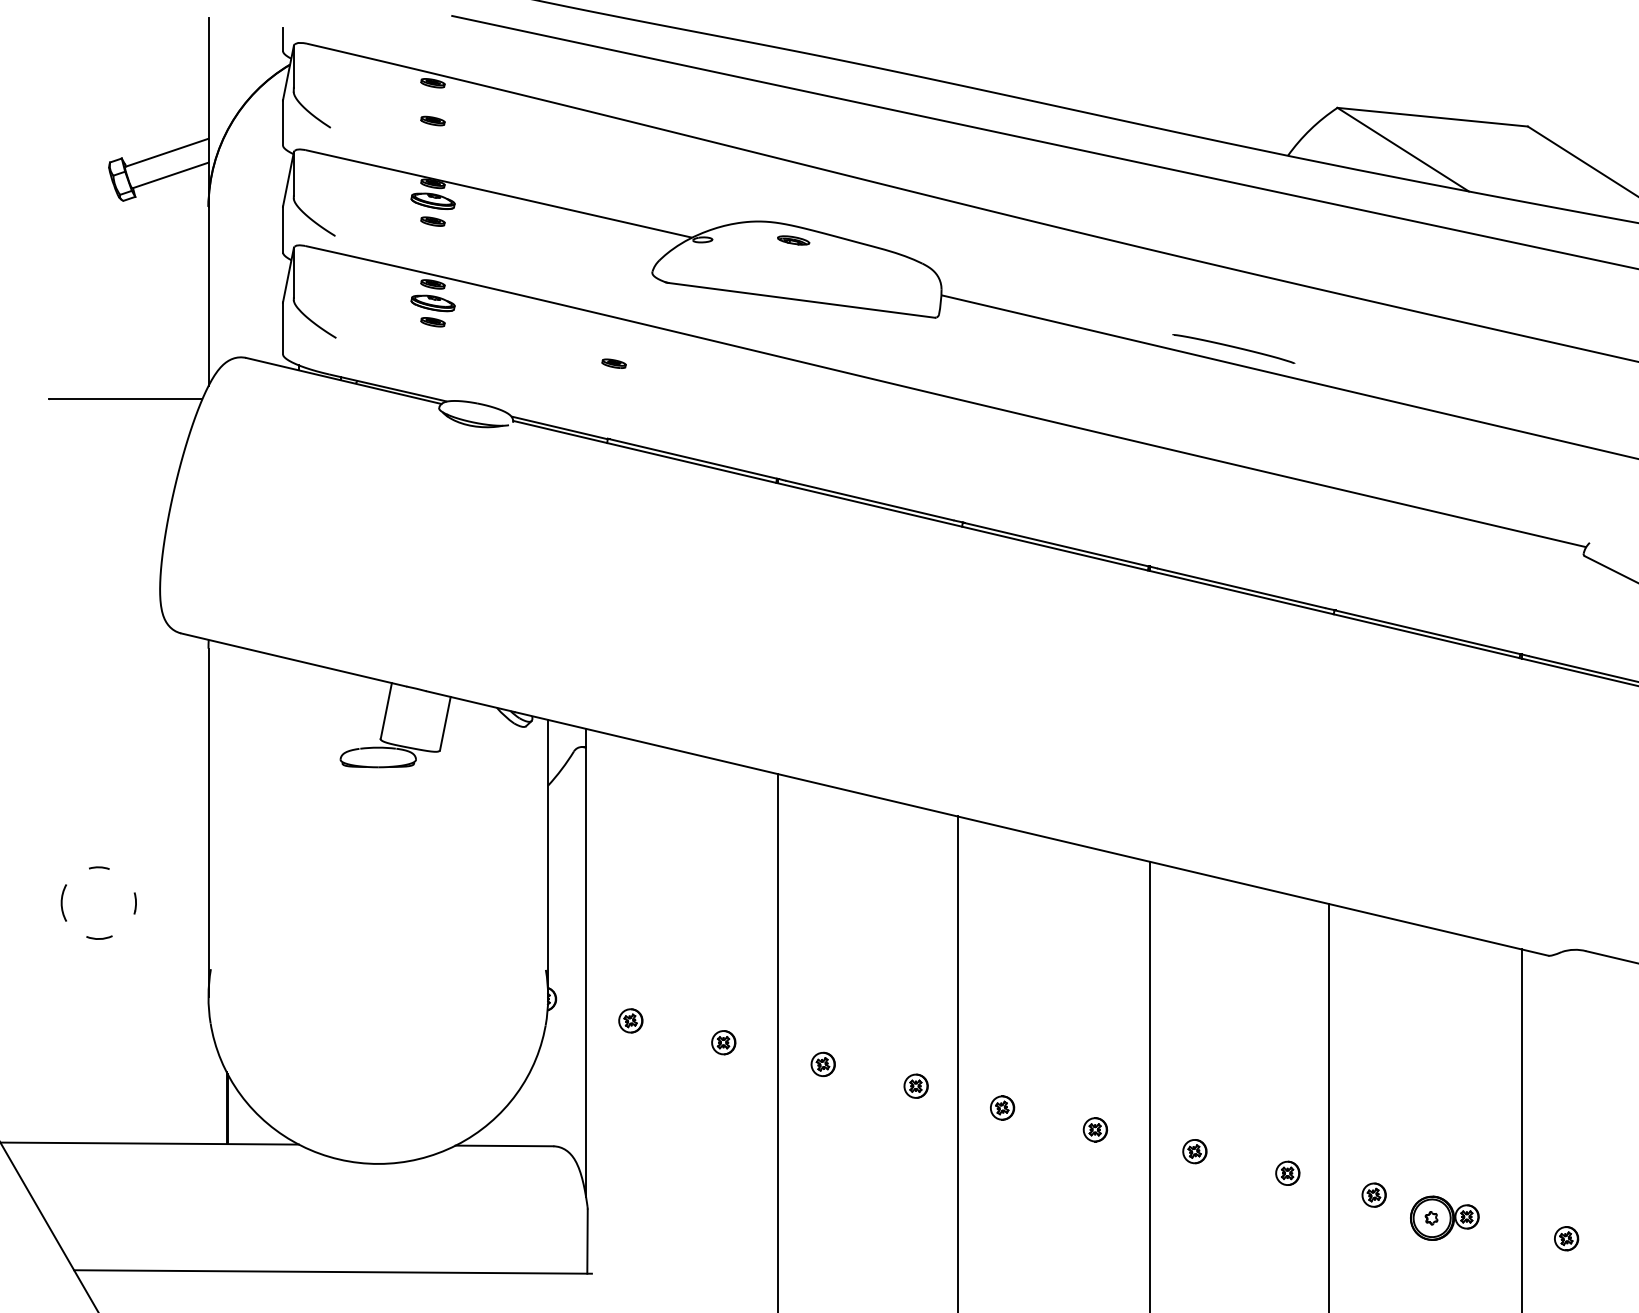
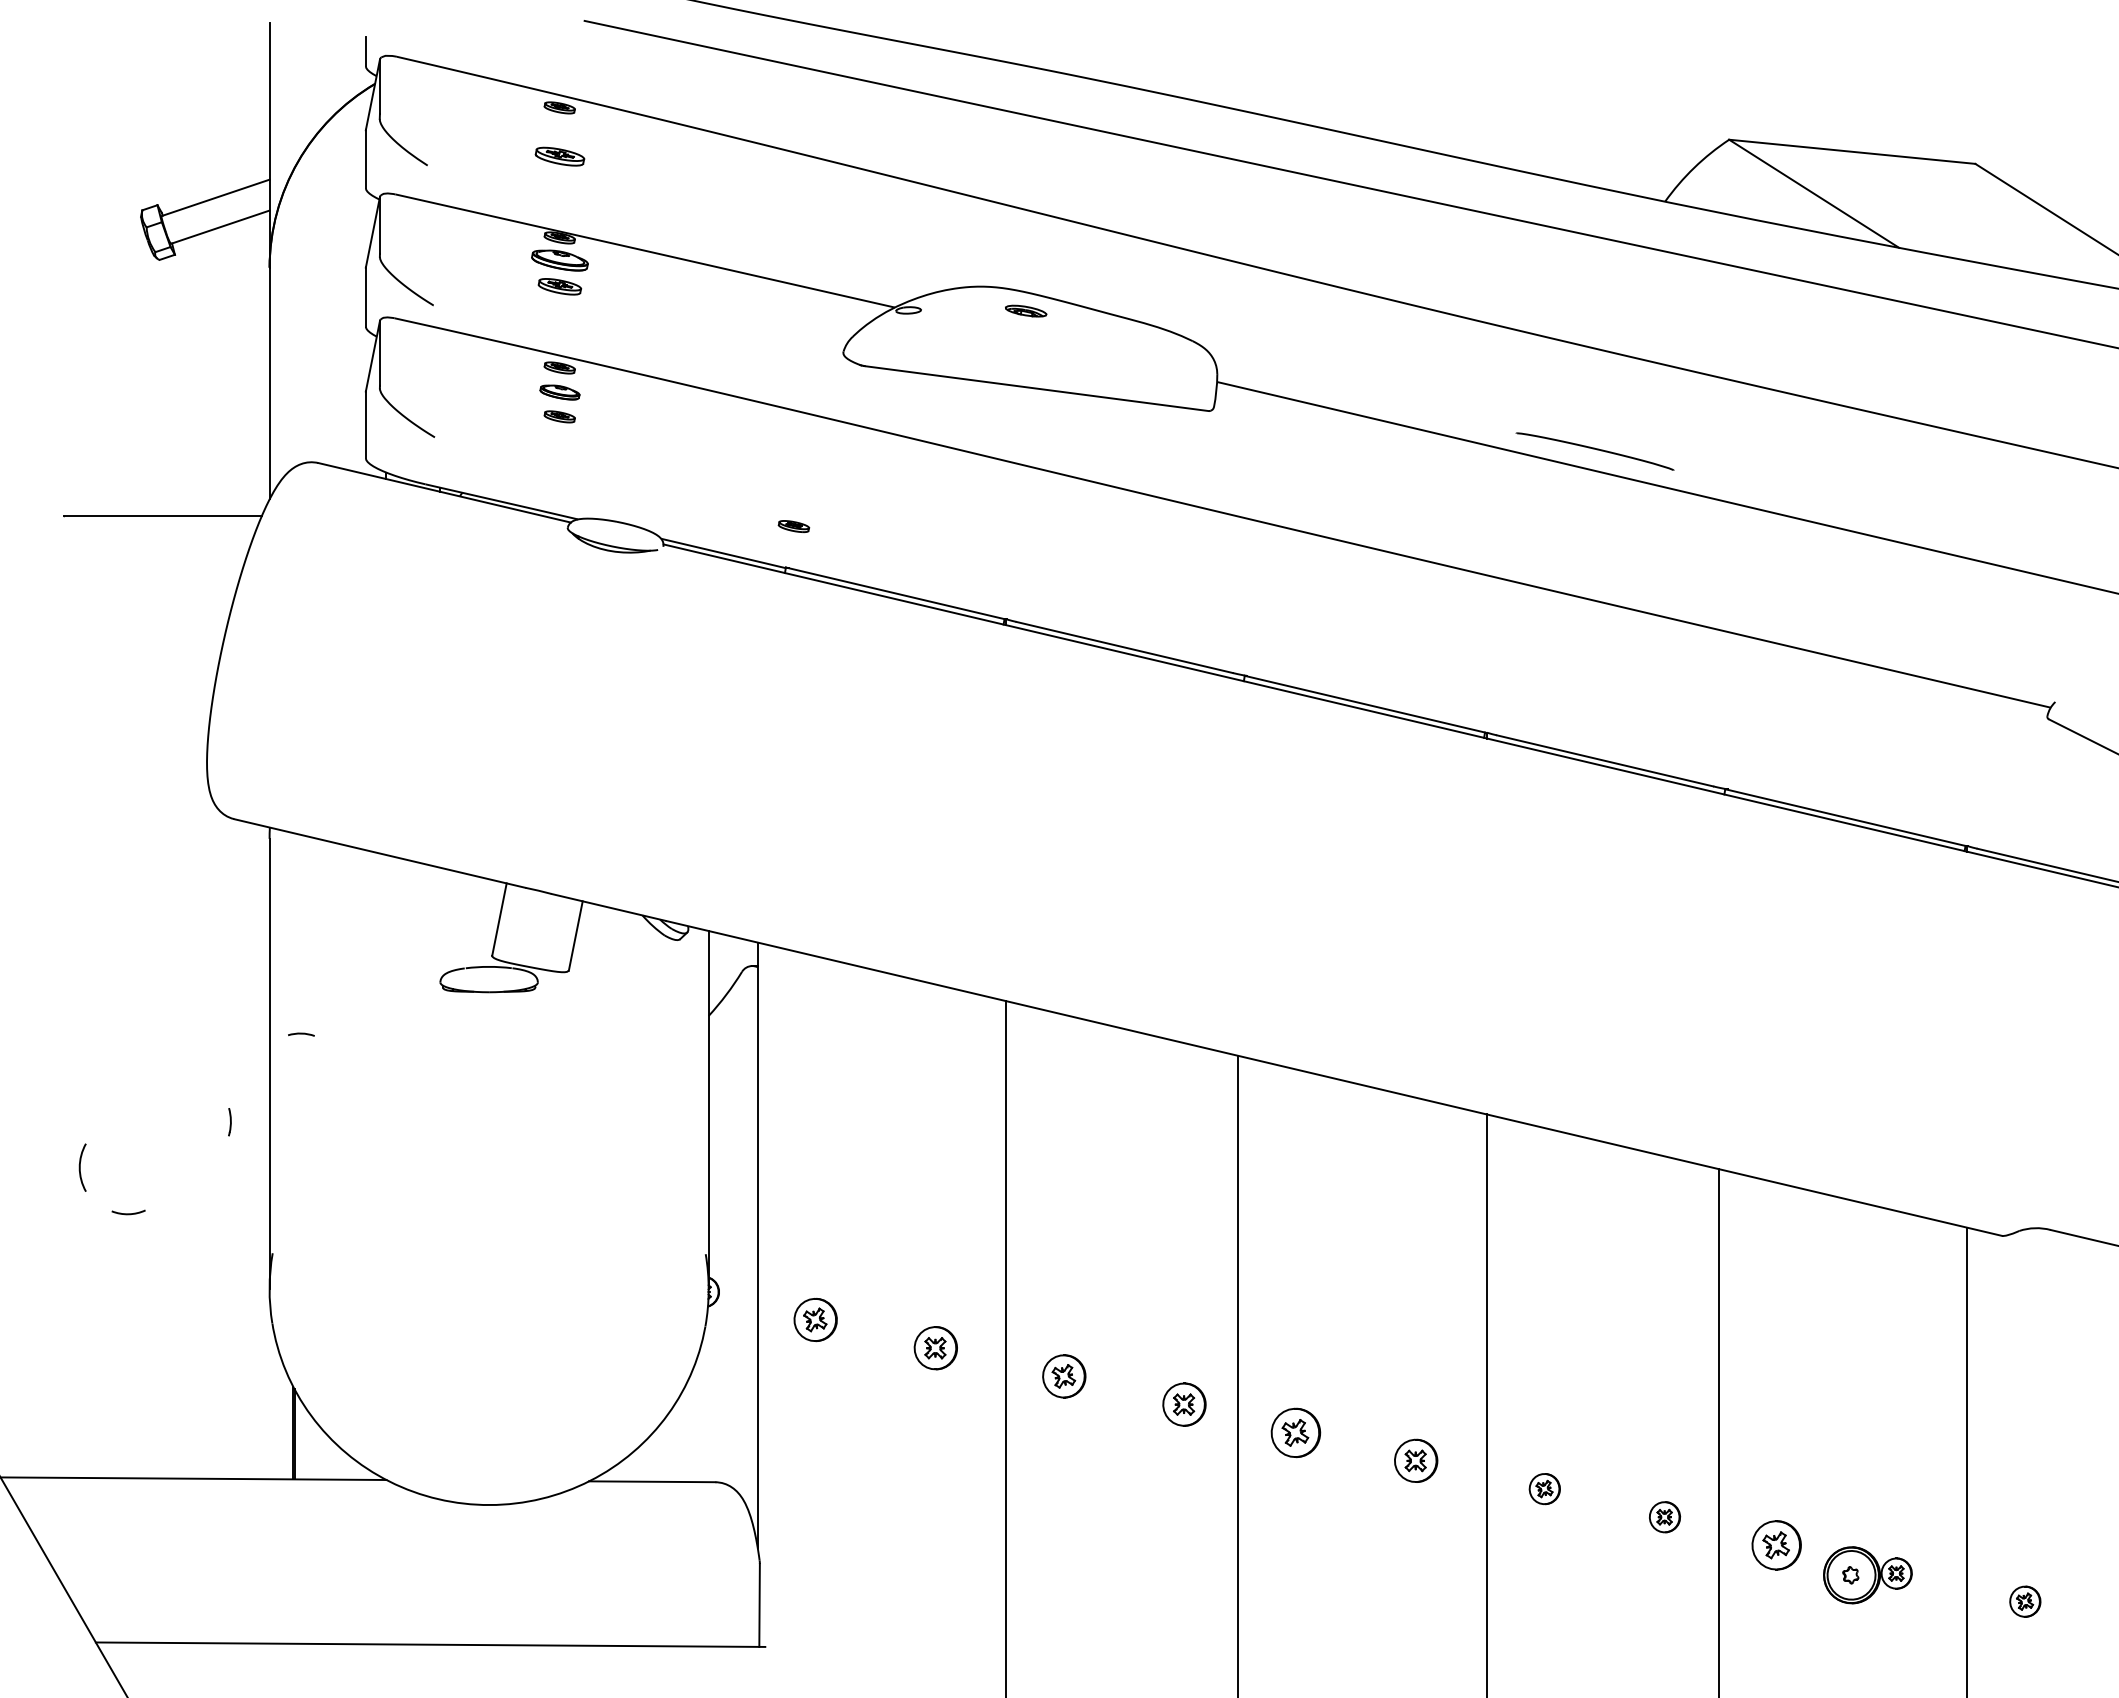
part: (432, 120) -> (559, 156), size x1.6
part: (432, 221) -> (559, 286), size x1.4
part: (432, 303) -> (559, 392), size x0.7
part: (613, 363) -> (793, 526), moved
arc: (99, 868) -> (301, 1034), moved
line: (135, 903) -> (230, 1122), moved
part: (630, 1021) -> (815, 1320), size x1.4
part: (723, 1042) -> (935, 1348), size x1.4
part: (823, 1064) -> (1064, 1376), size x1.4
part: (916, 1086) -> (1184, 1404), size x1.4
part: (1002, 1107) -> (1296, 1432), size x1.6
part: (1095, 1129) -> (1416, 1460), size x1.4
part: (1374, 1195) -> (1776, 1545), size x1.6

